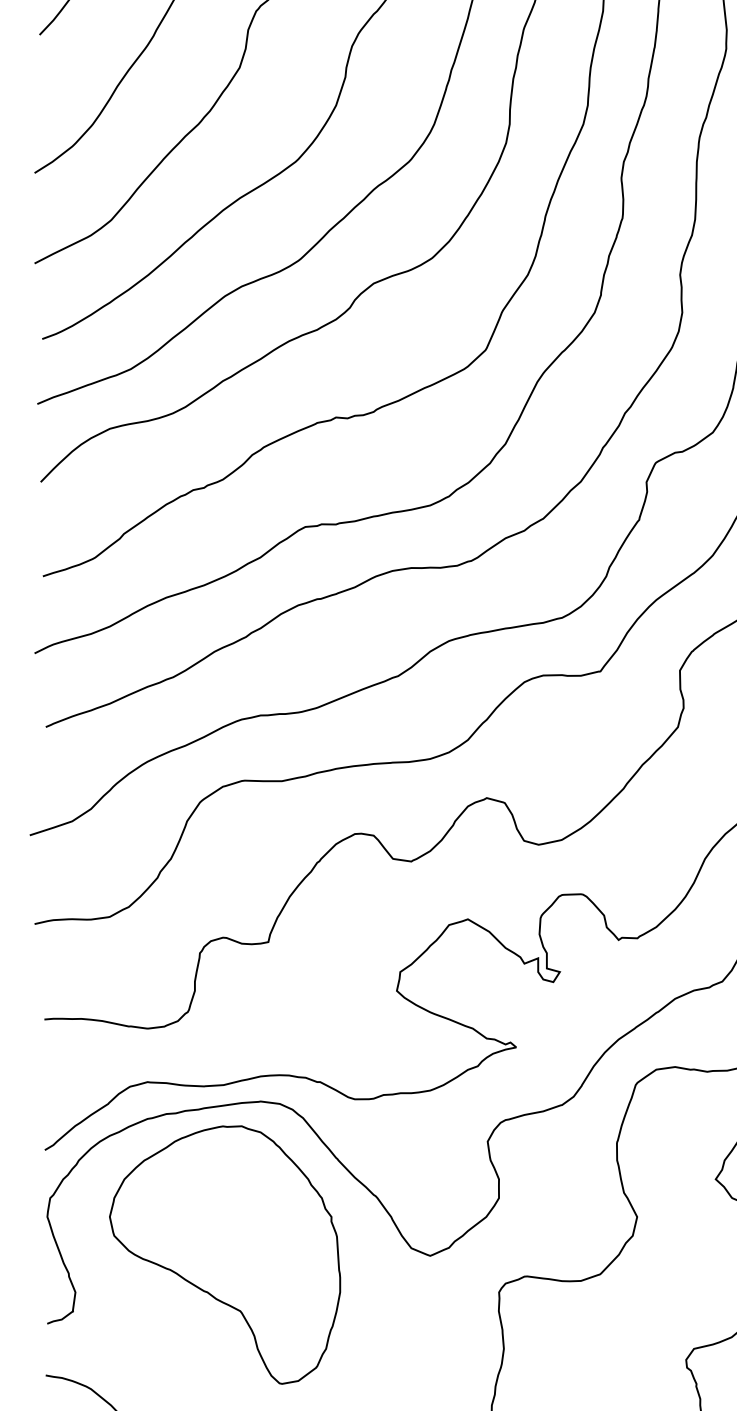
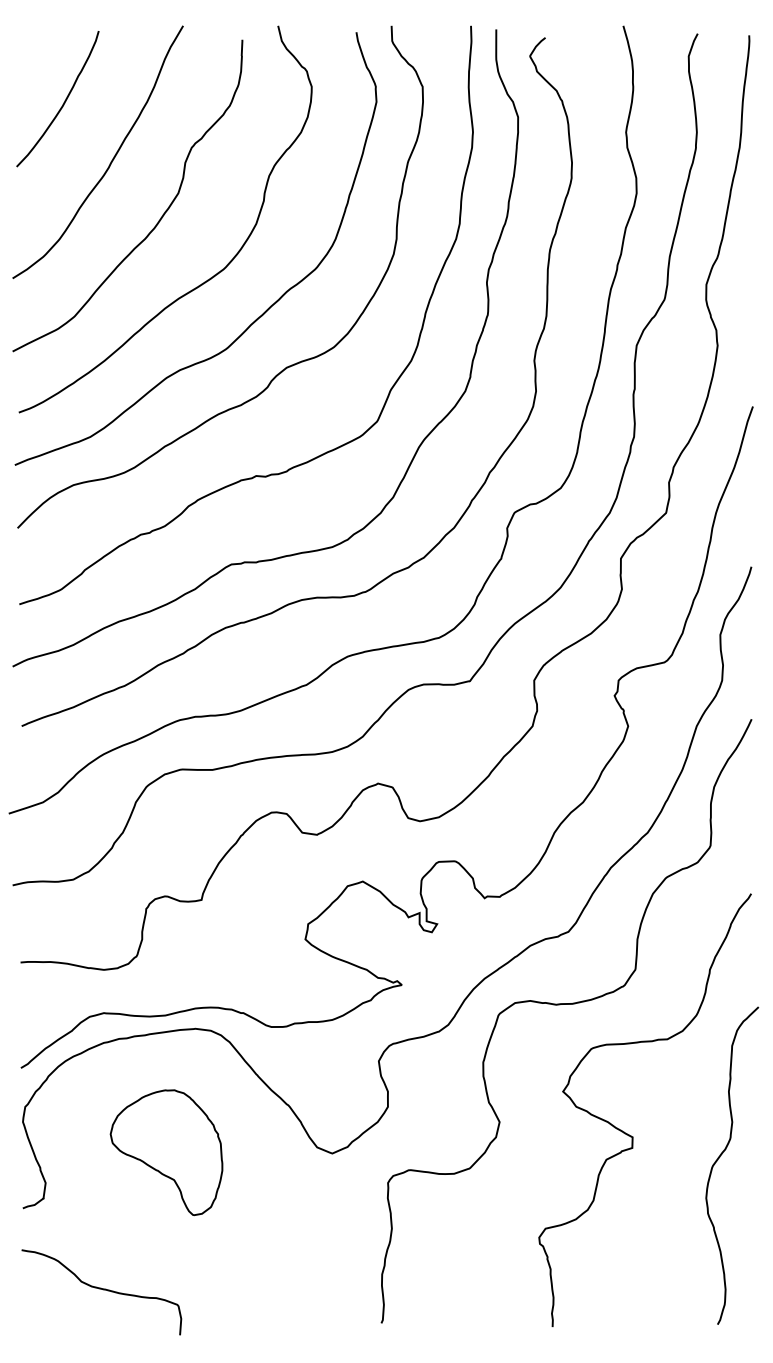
part: (224, 1254) -> (166, 1152), size x0.6

